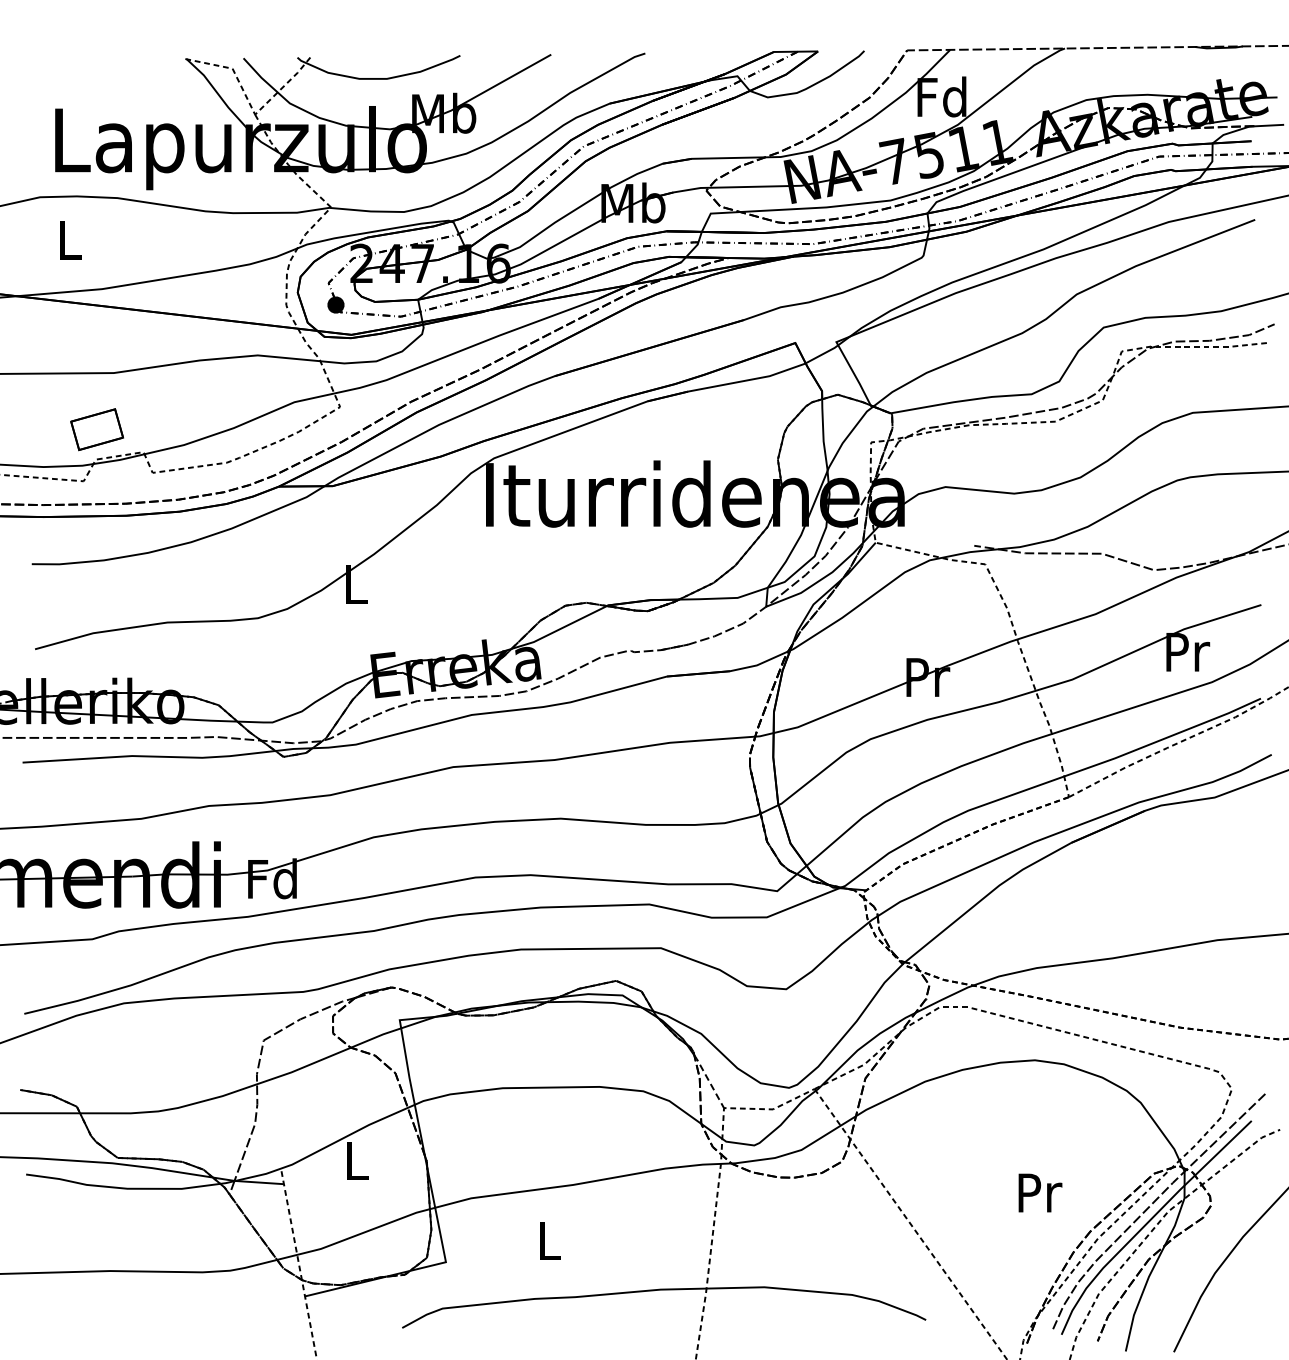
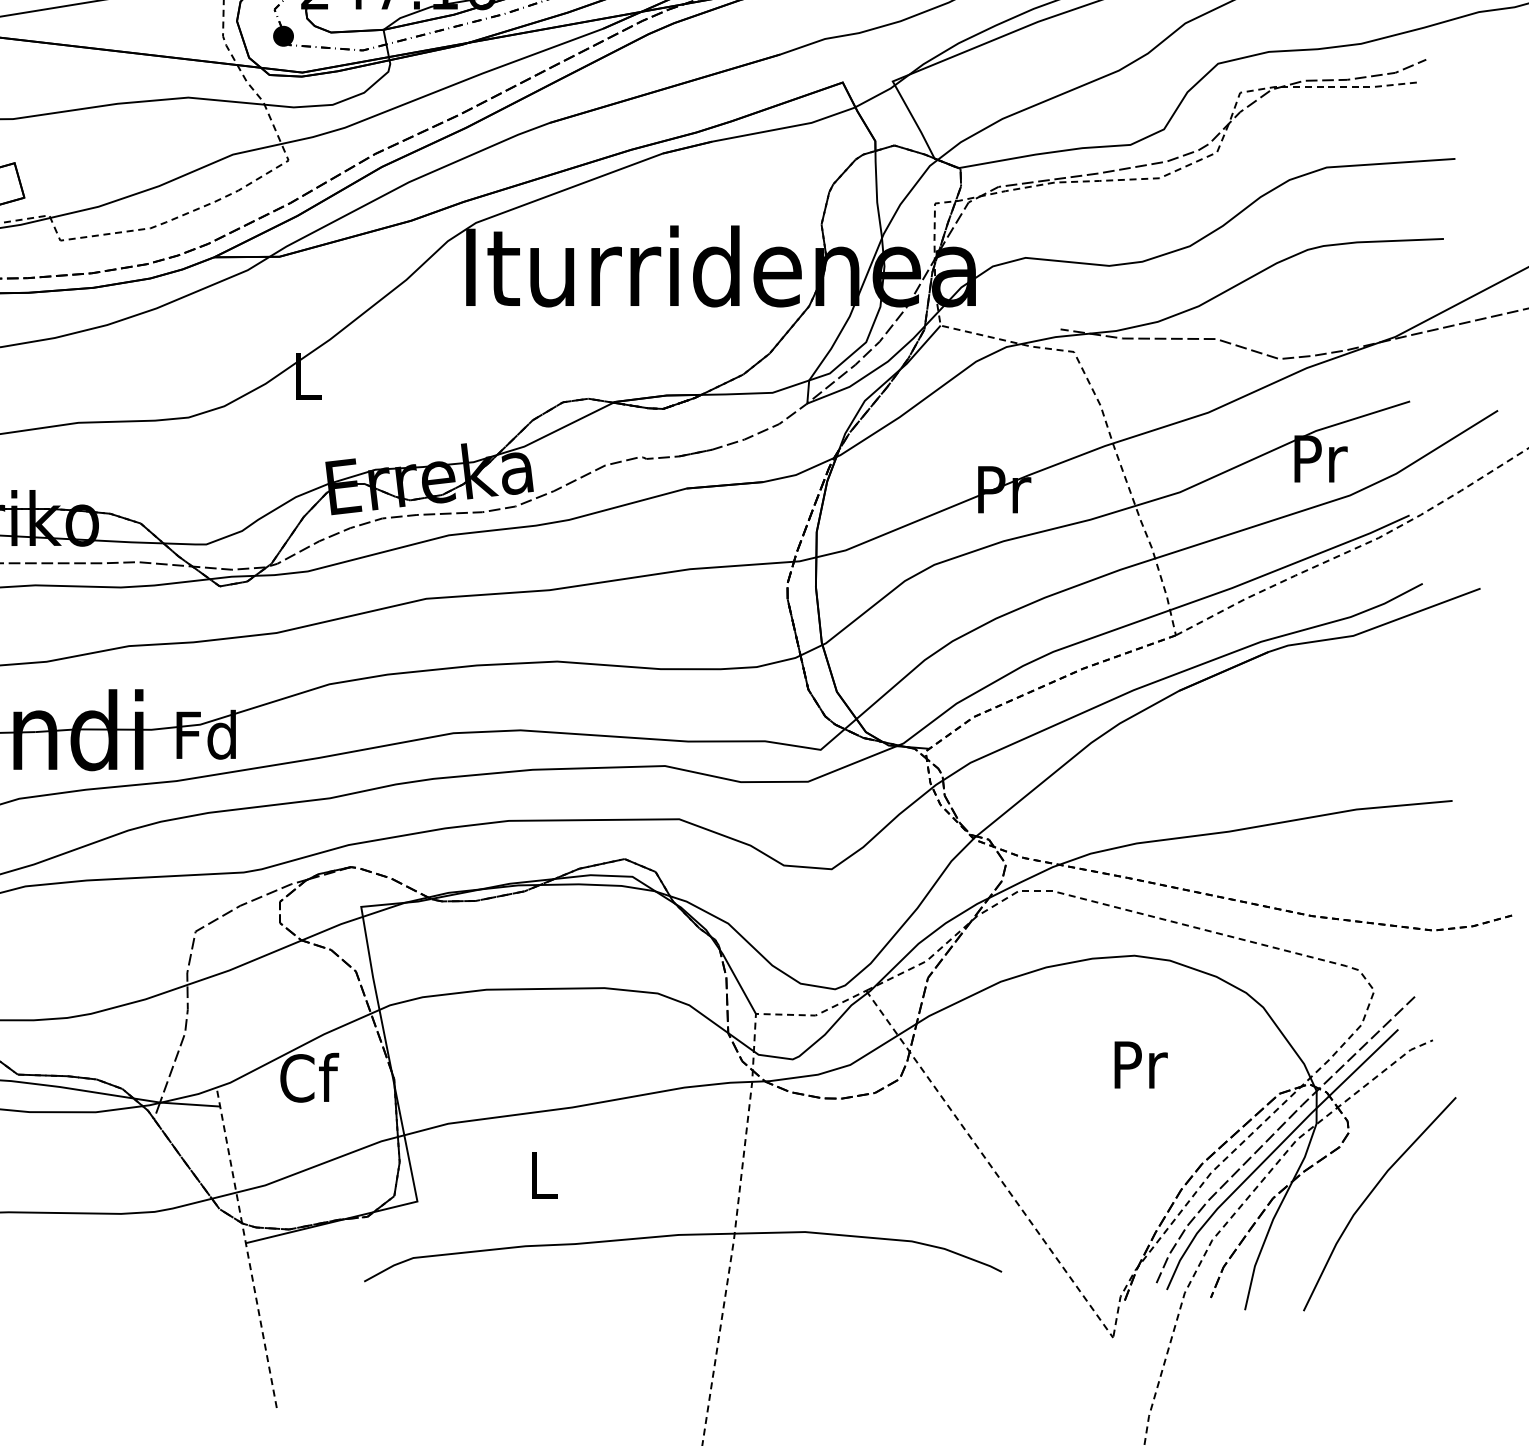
line: (709, 1081) -> (738, 981), dashed -> solid
text: (357, 1160) -> (309, 1077), L -> Cf
text: (1040, 1192) -> (1141, 1064), moved

